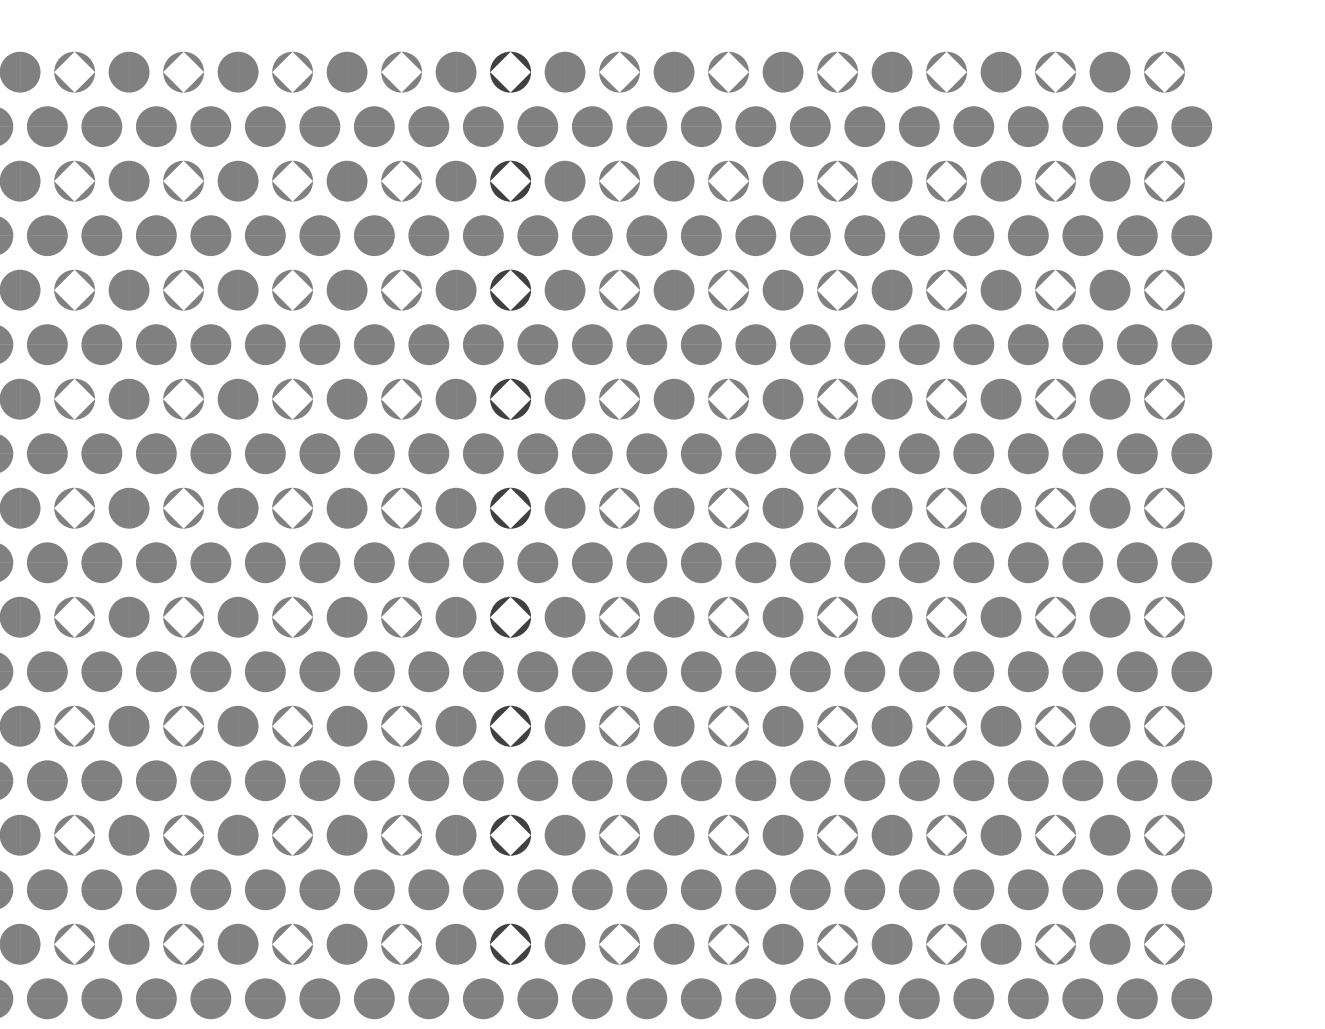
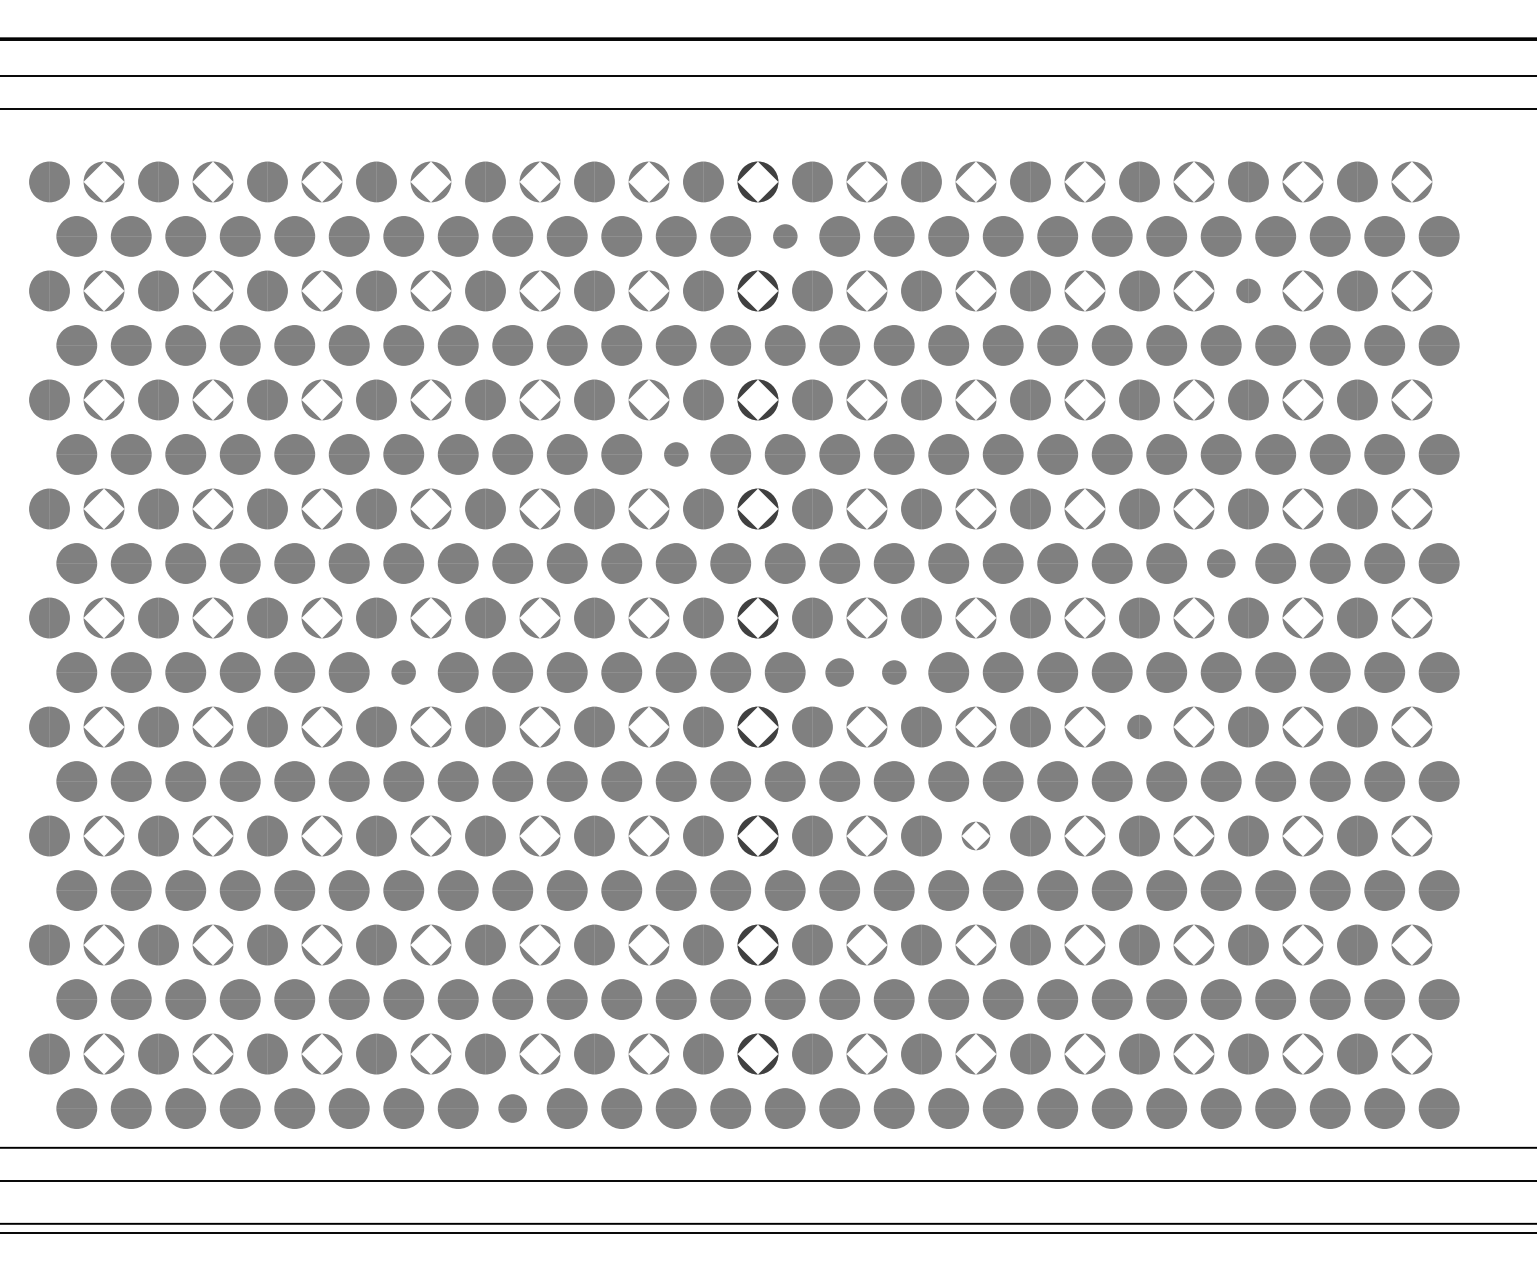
part: (538, 126) -> (785, 236), size x0.6
part: (1001, 180) -> (1248, 290), size x0.6
part: (429, 344) -> (676, 454), size x0.6
part: (974, 453) -> (1221, 563), size x0.7
part: (156, 562) -> (403, 672), size x0.6
part: (592, 562) -> (839, 672), size x0.7
part: (647, 562) -> (894, 672), size x0.6
part: (892, 616) -> (1139, 726), size x0.6
part: (728, 725) -> (975, 835), size x0.7
part: (265, 998) -> (512, 1108), size x0.7

